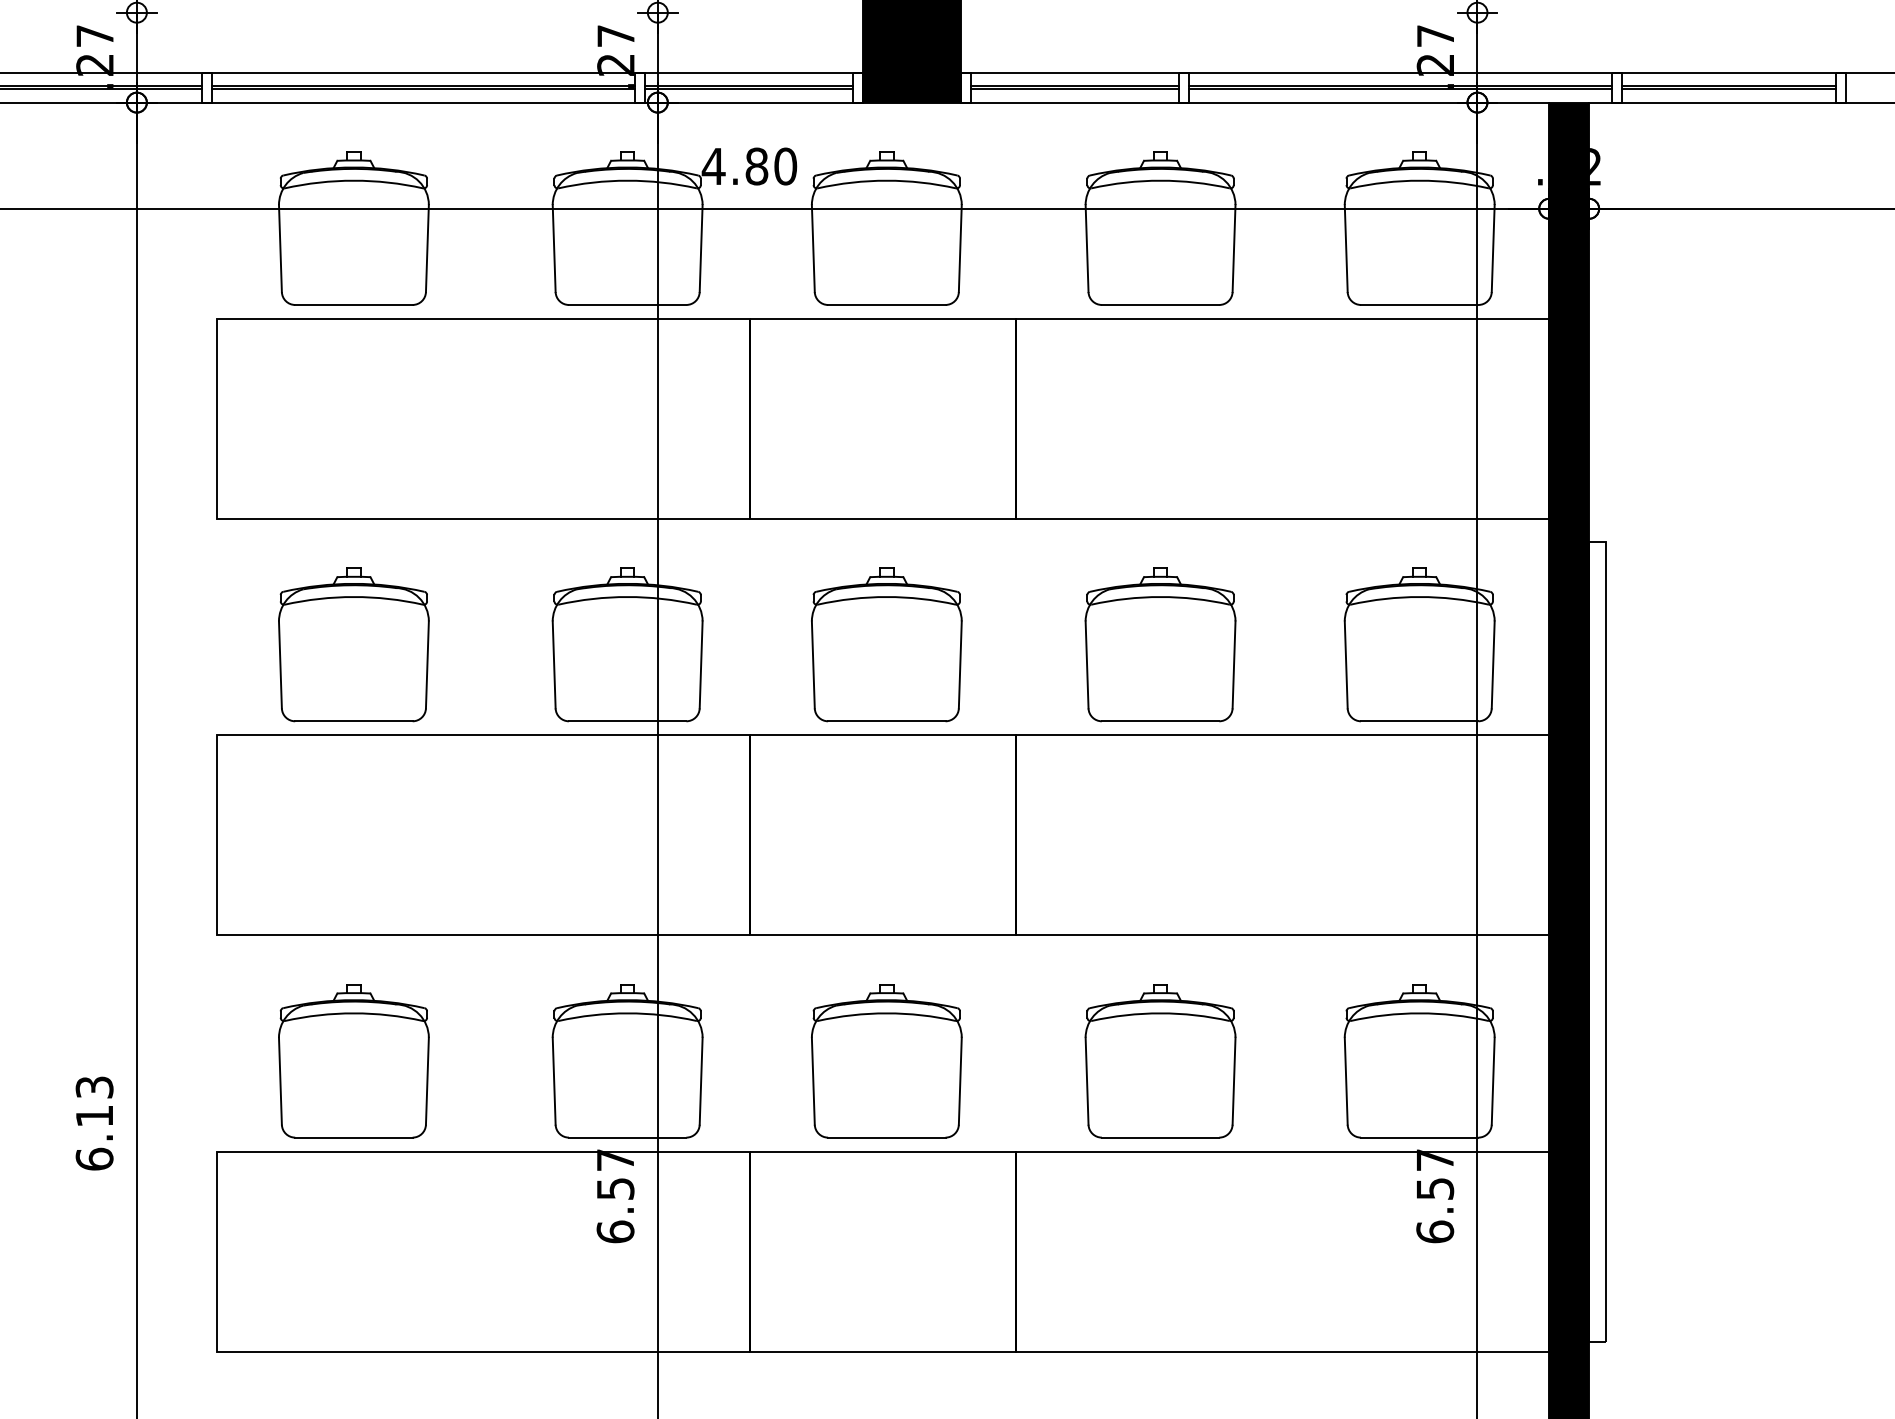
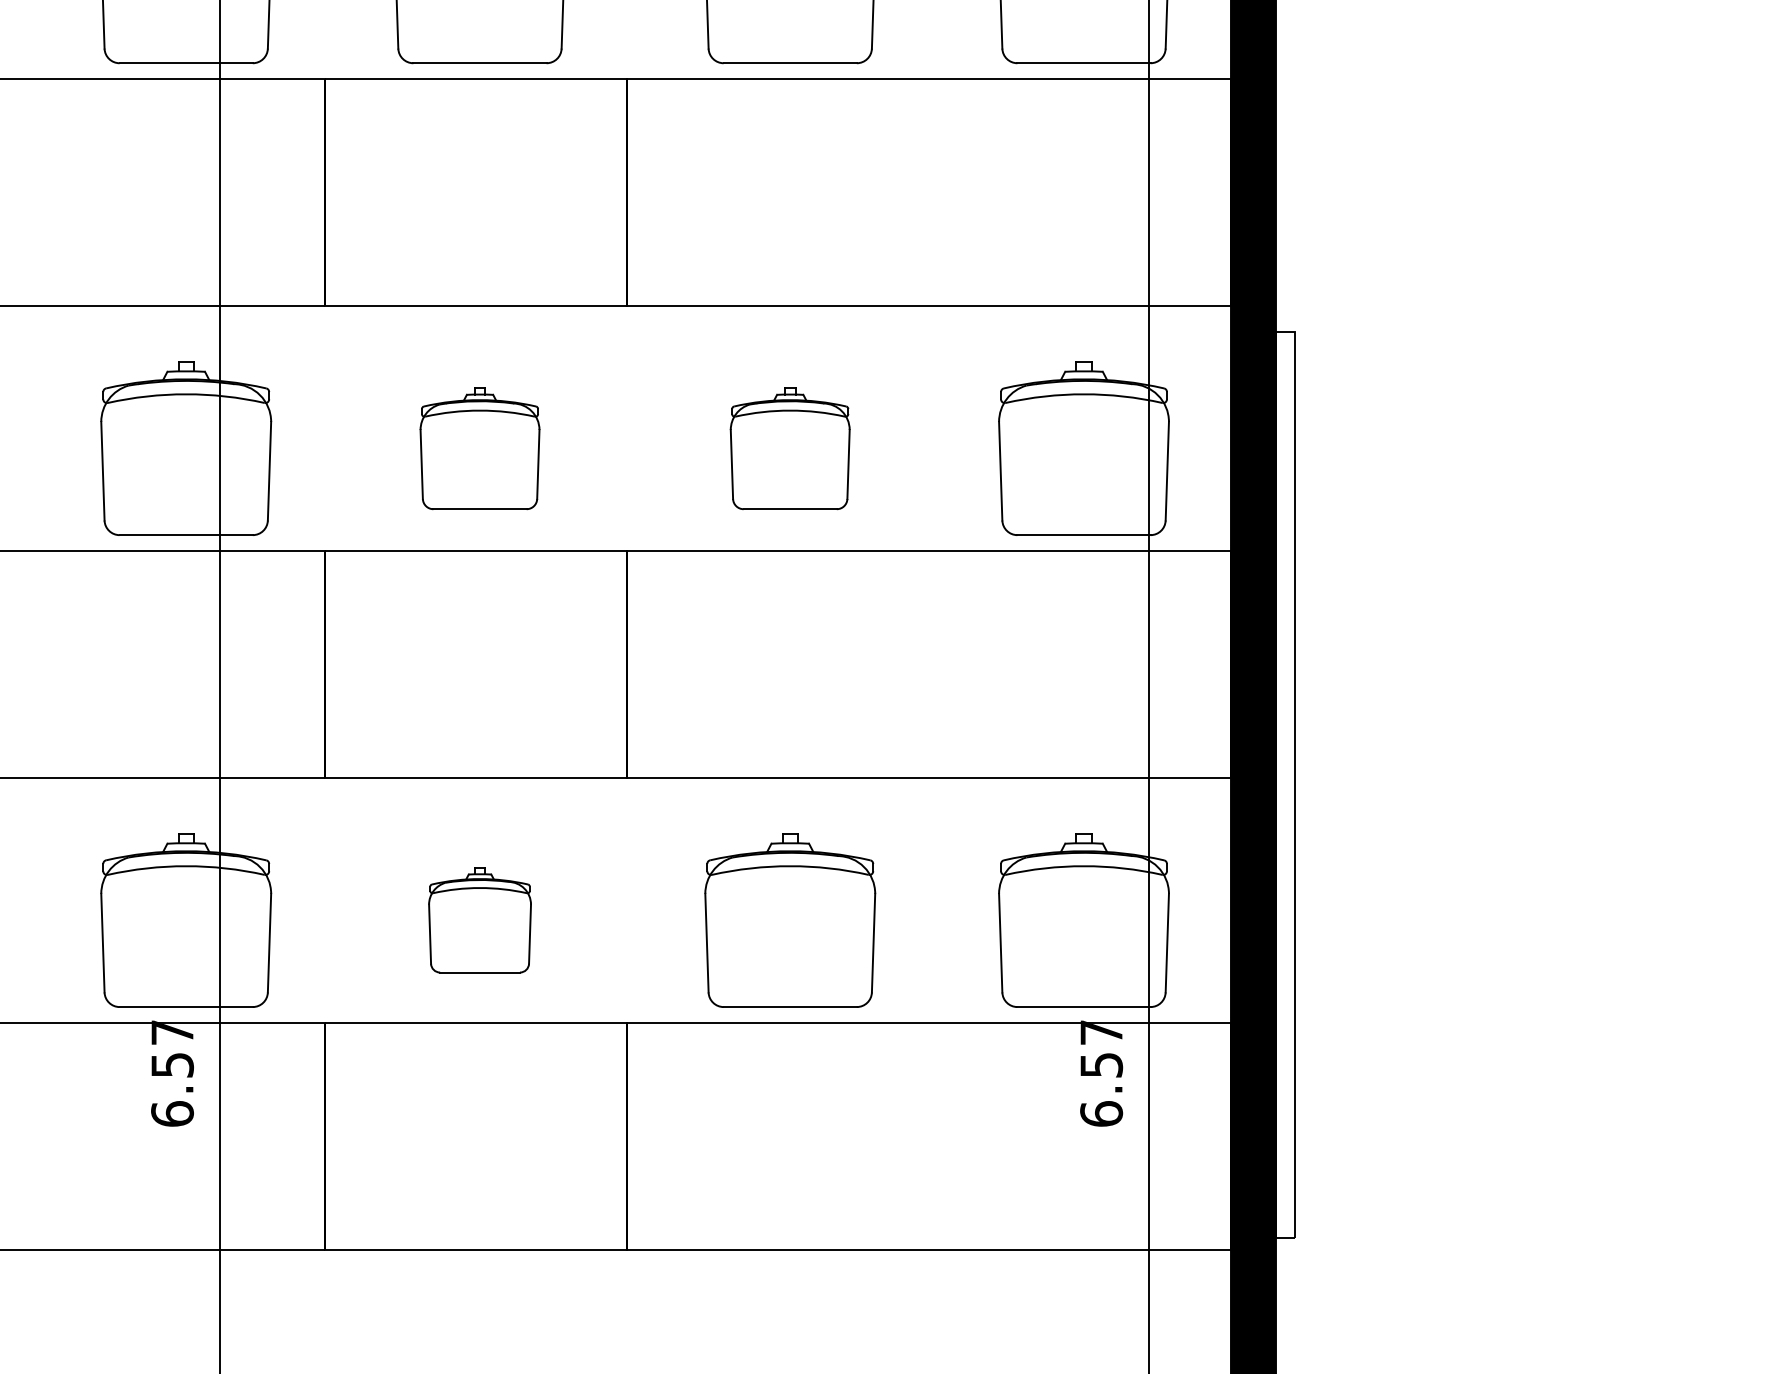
part: (886, 644) -> (479, 448), size x0.7
part: (1160, 644) -> (790, 448), size x0.7
part: (886, 1061) -> (479, 920), size x0.6

